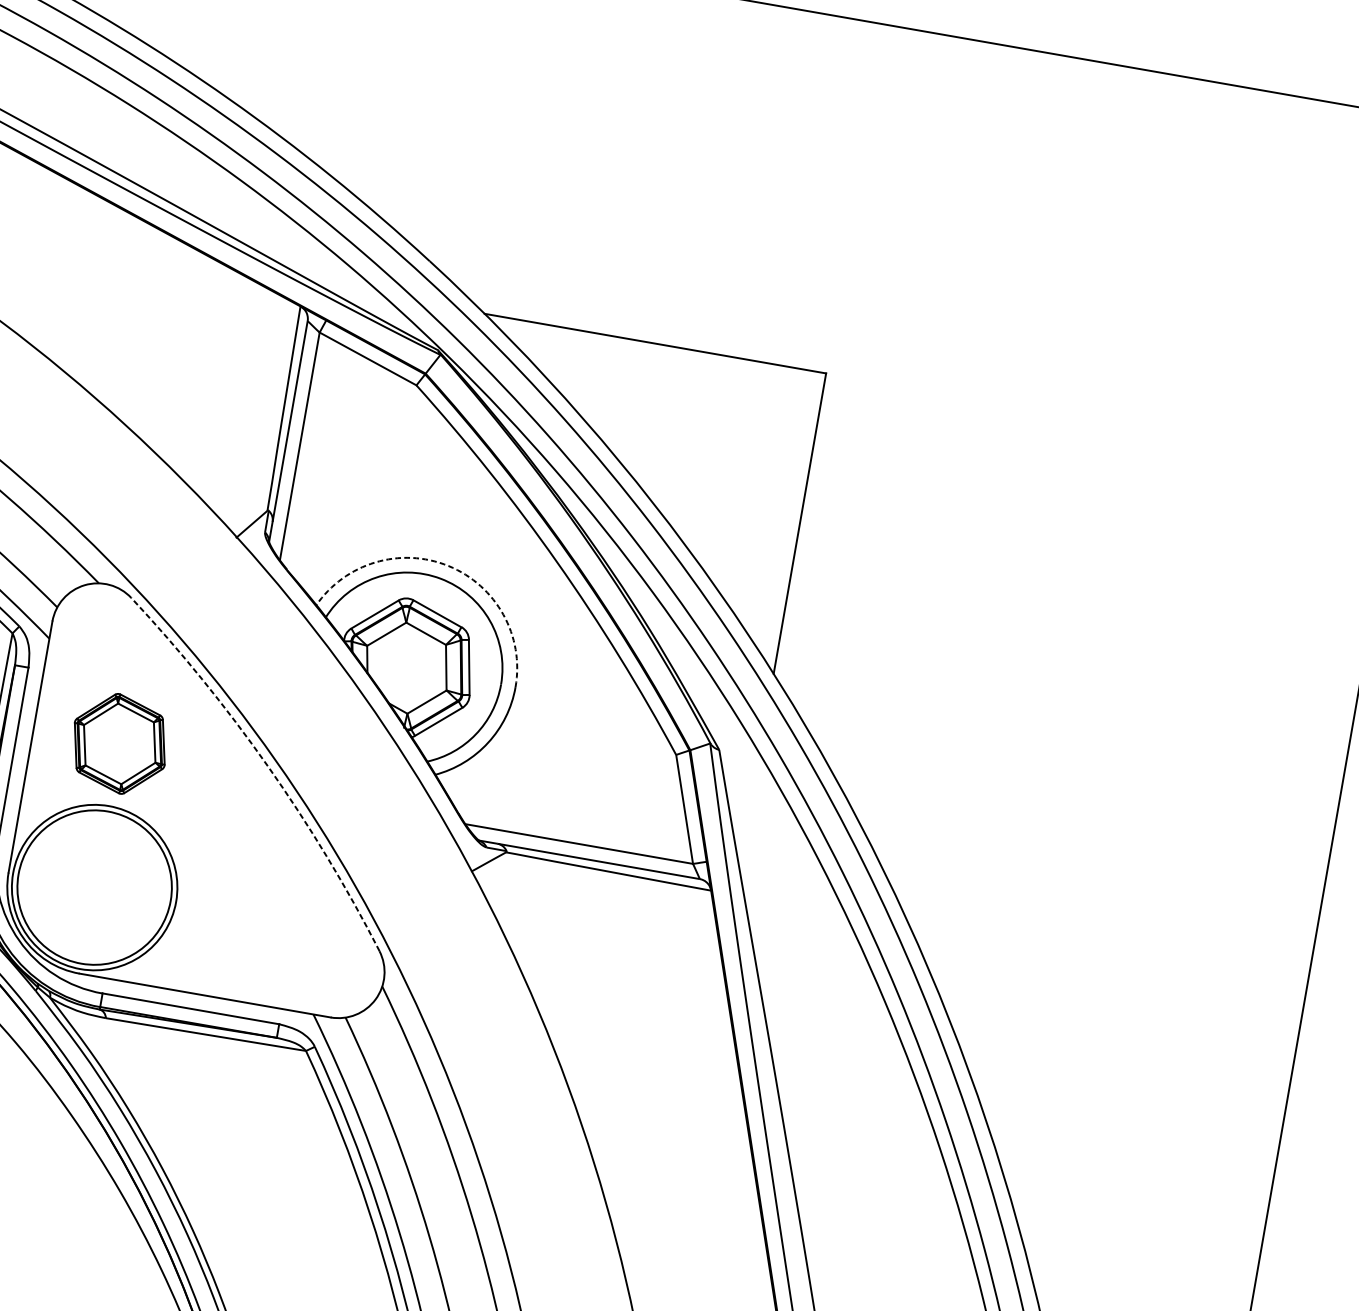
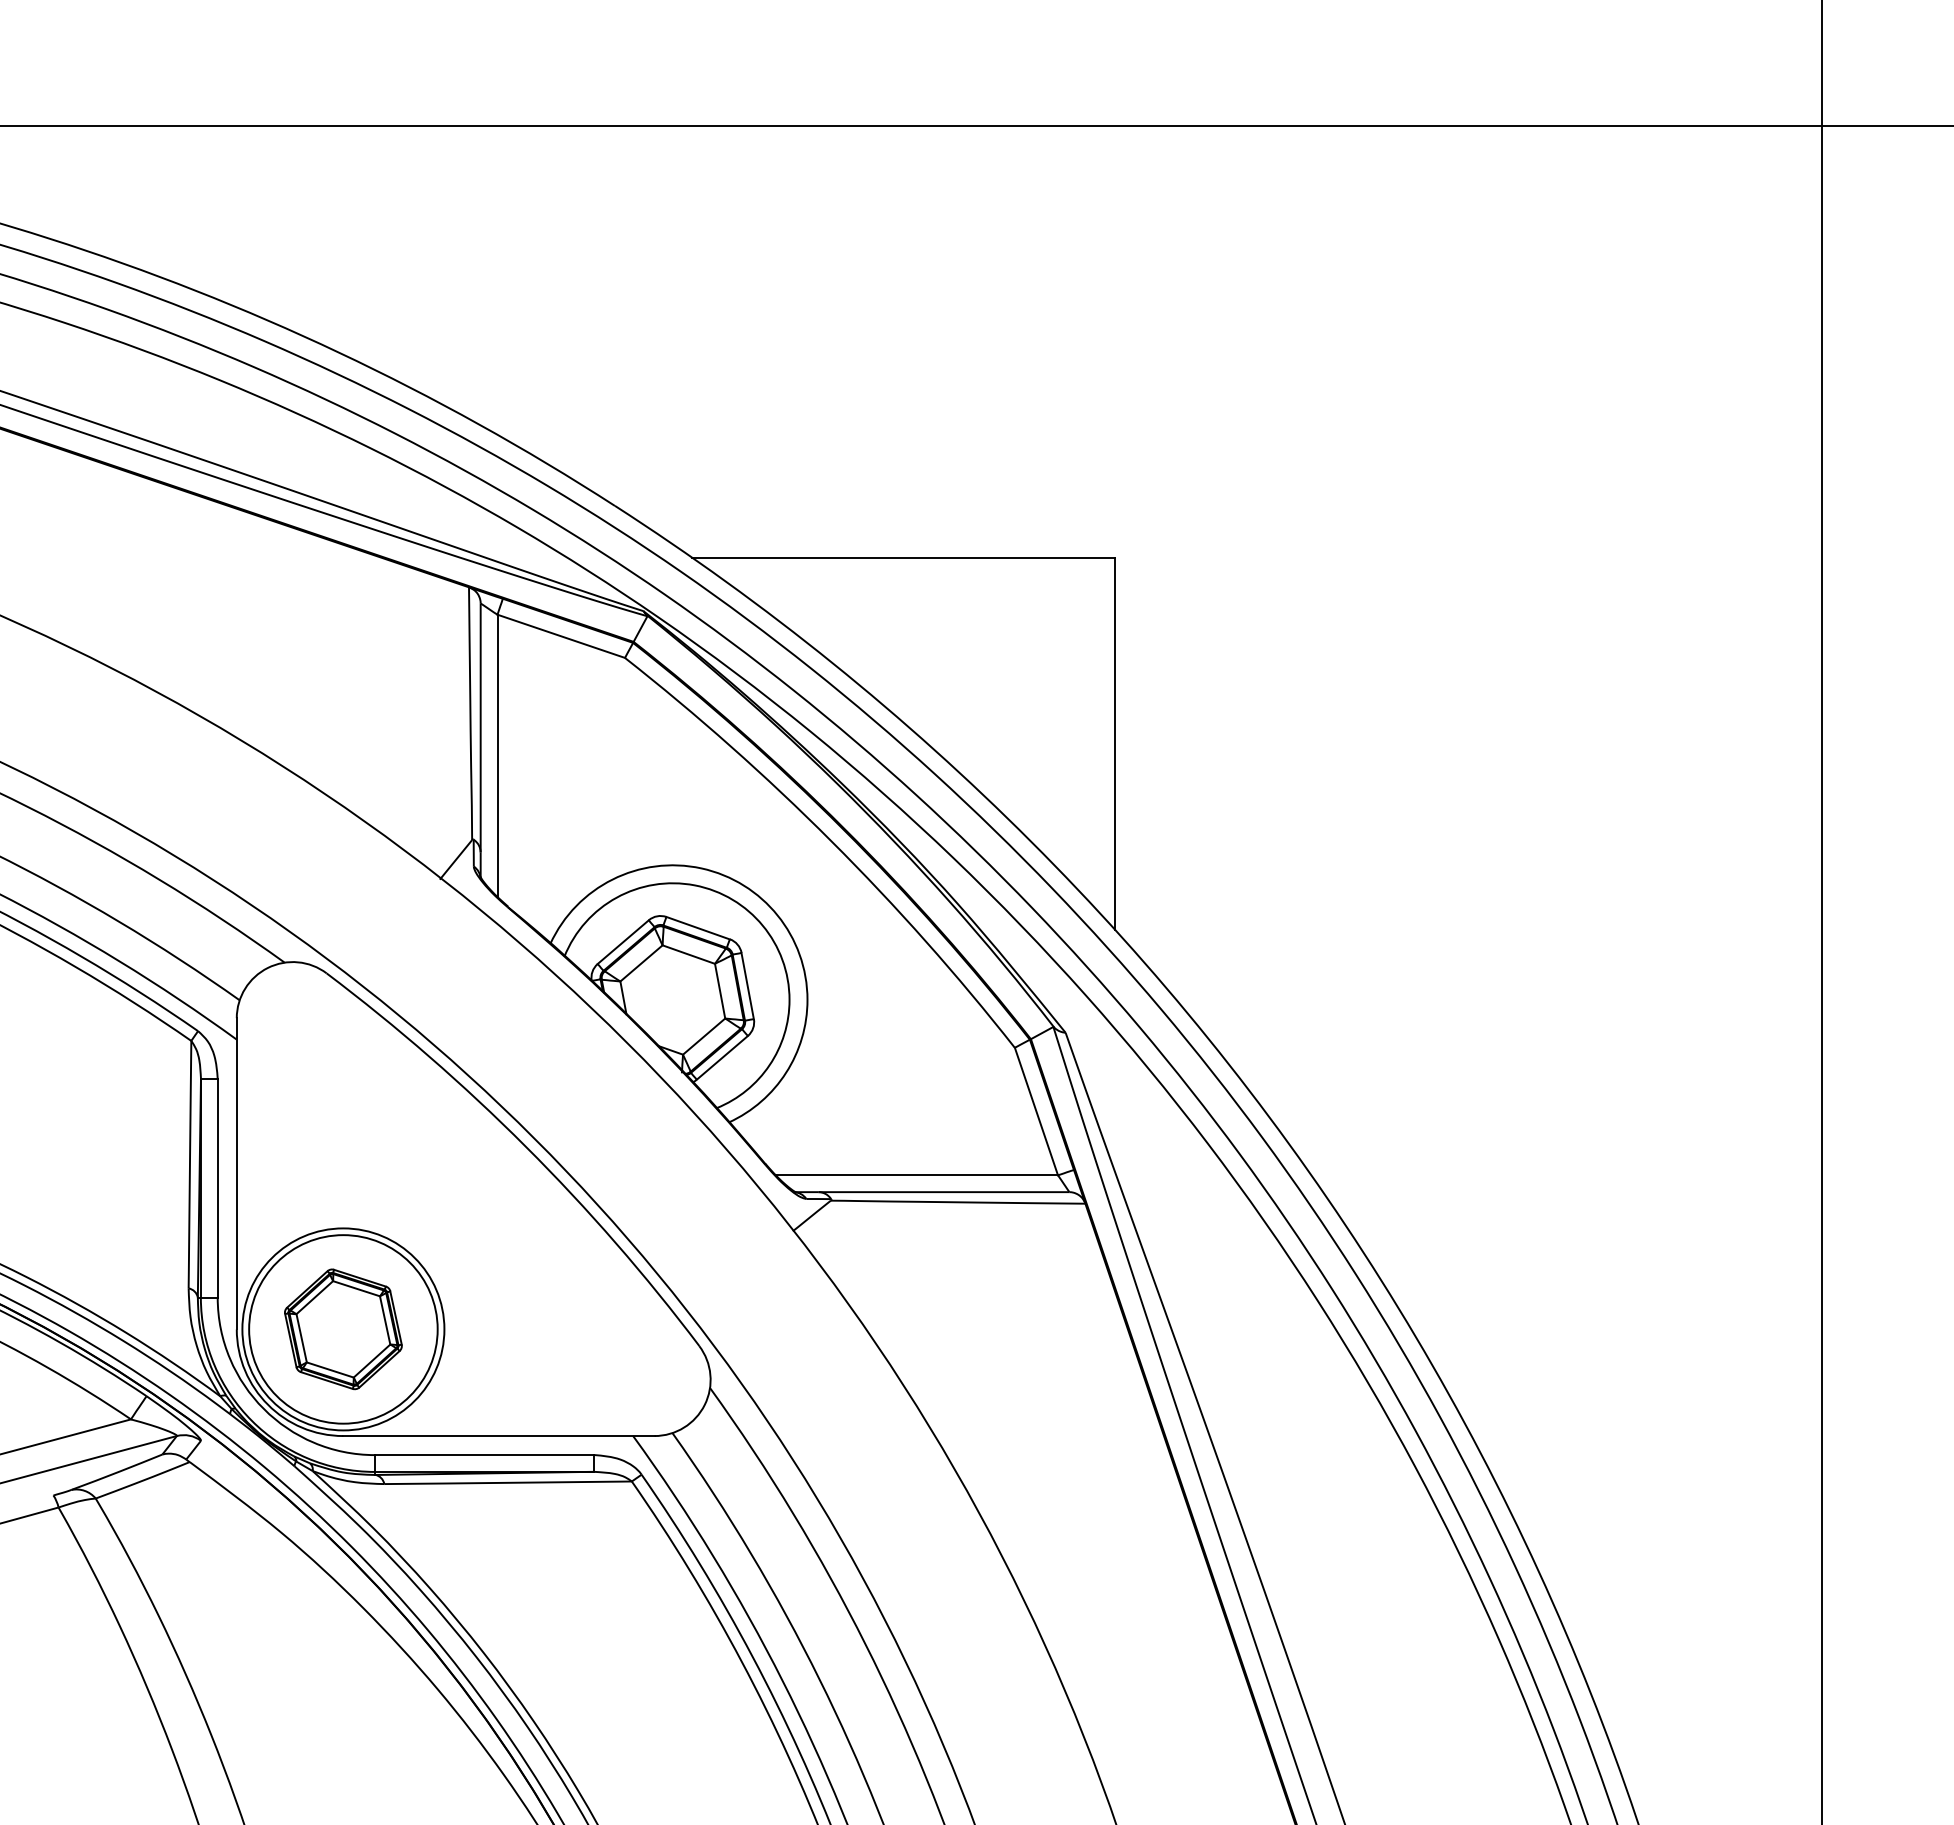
arc: (448, 566) -> (701, 868), dashed -> solid
part: (119, 744) -> (343, 1329), moved
arc: (268, 765) -> (526, 1146), dashed -> solid

